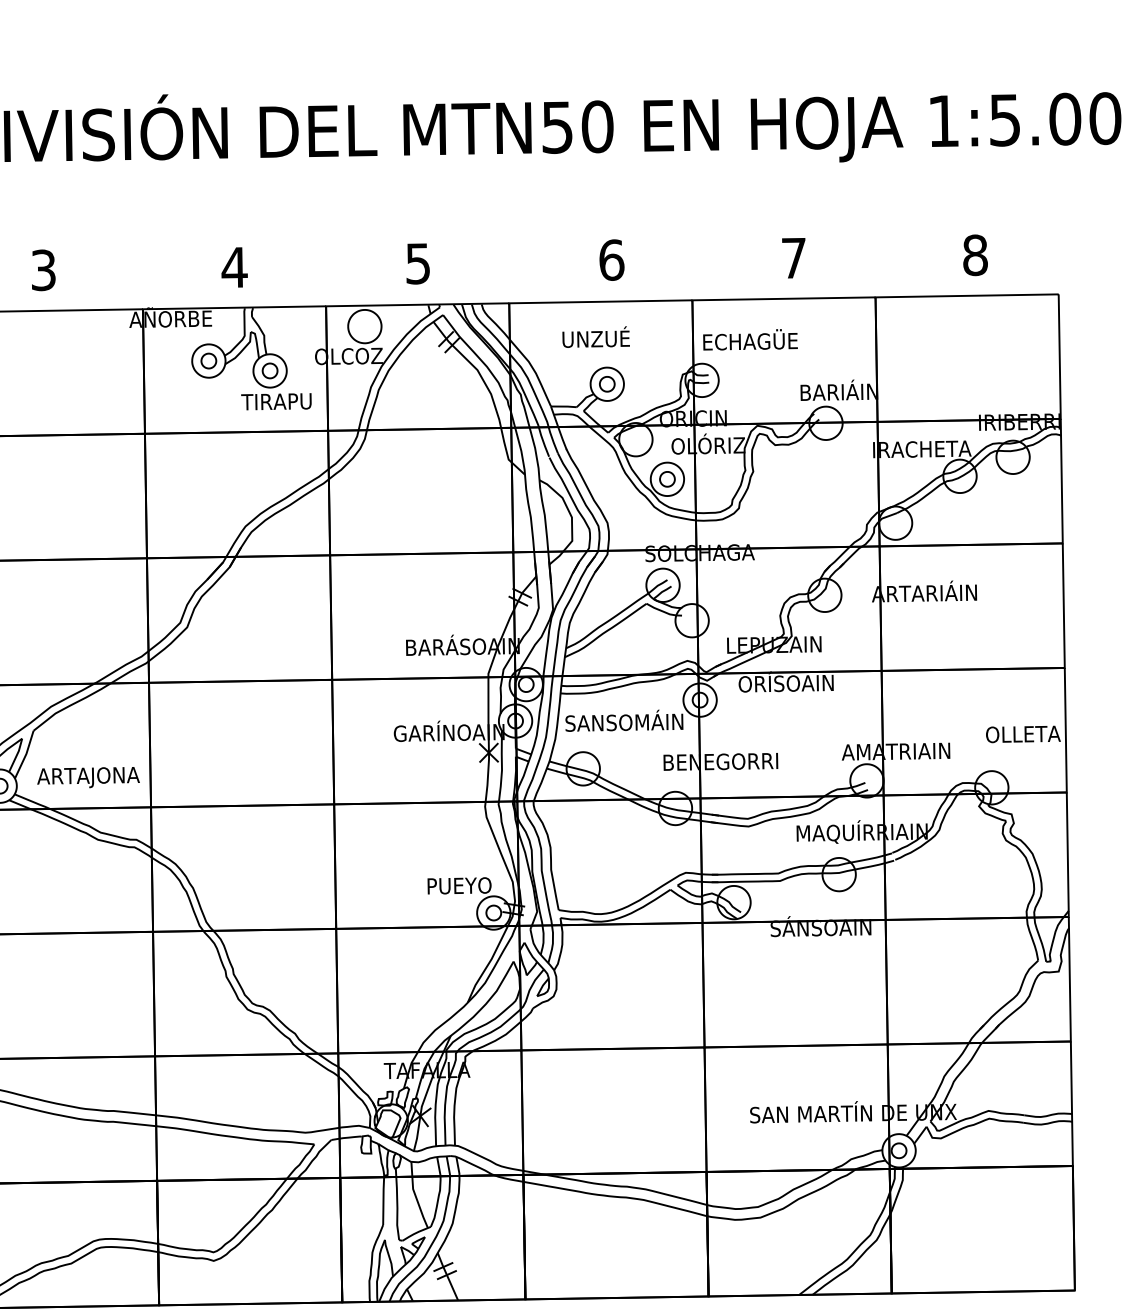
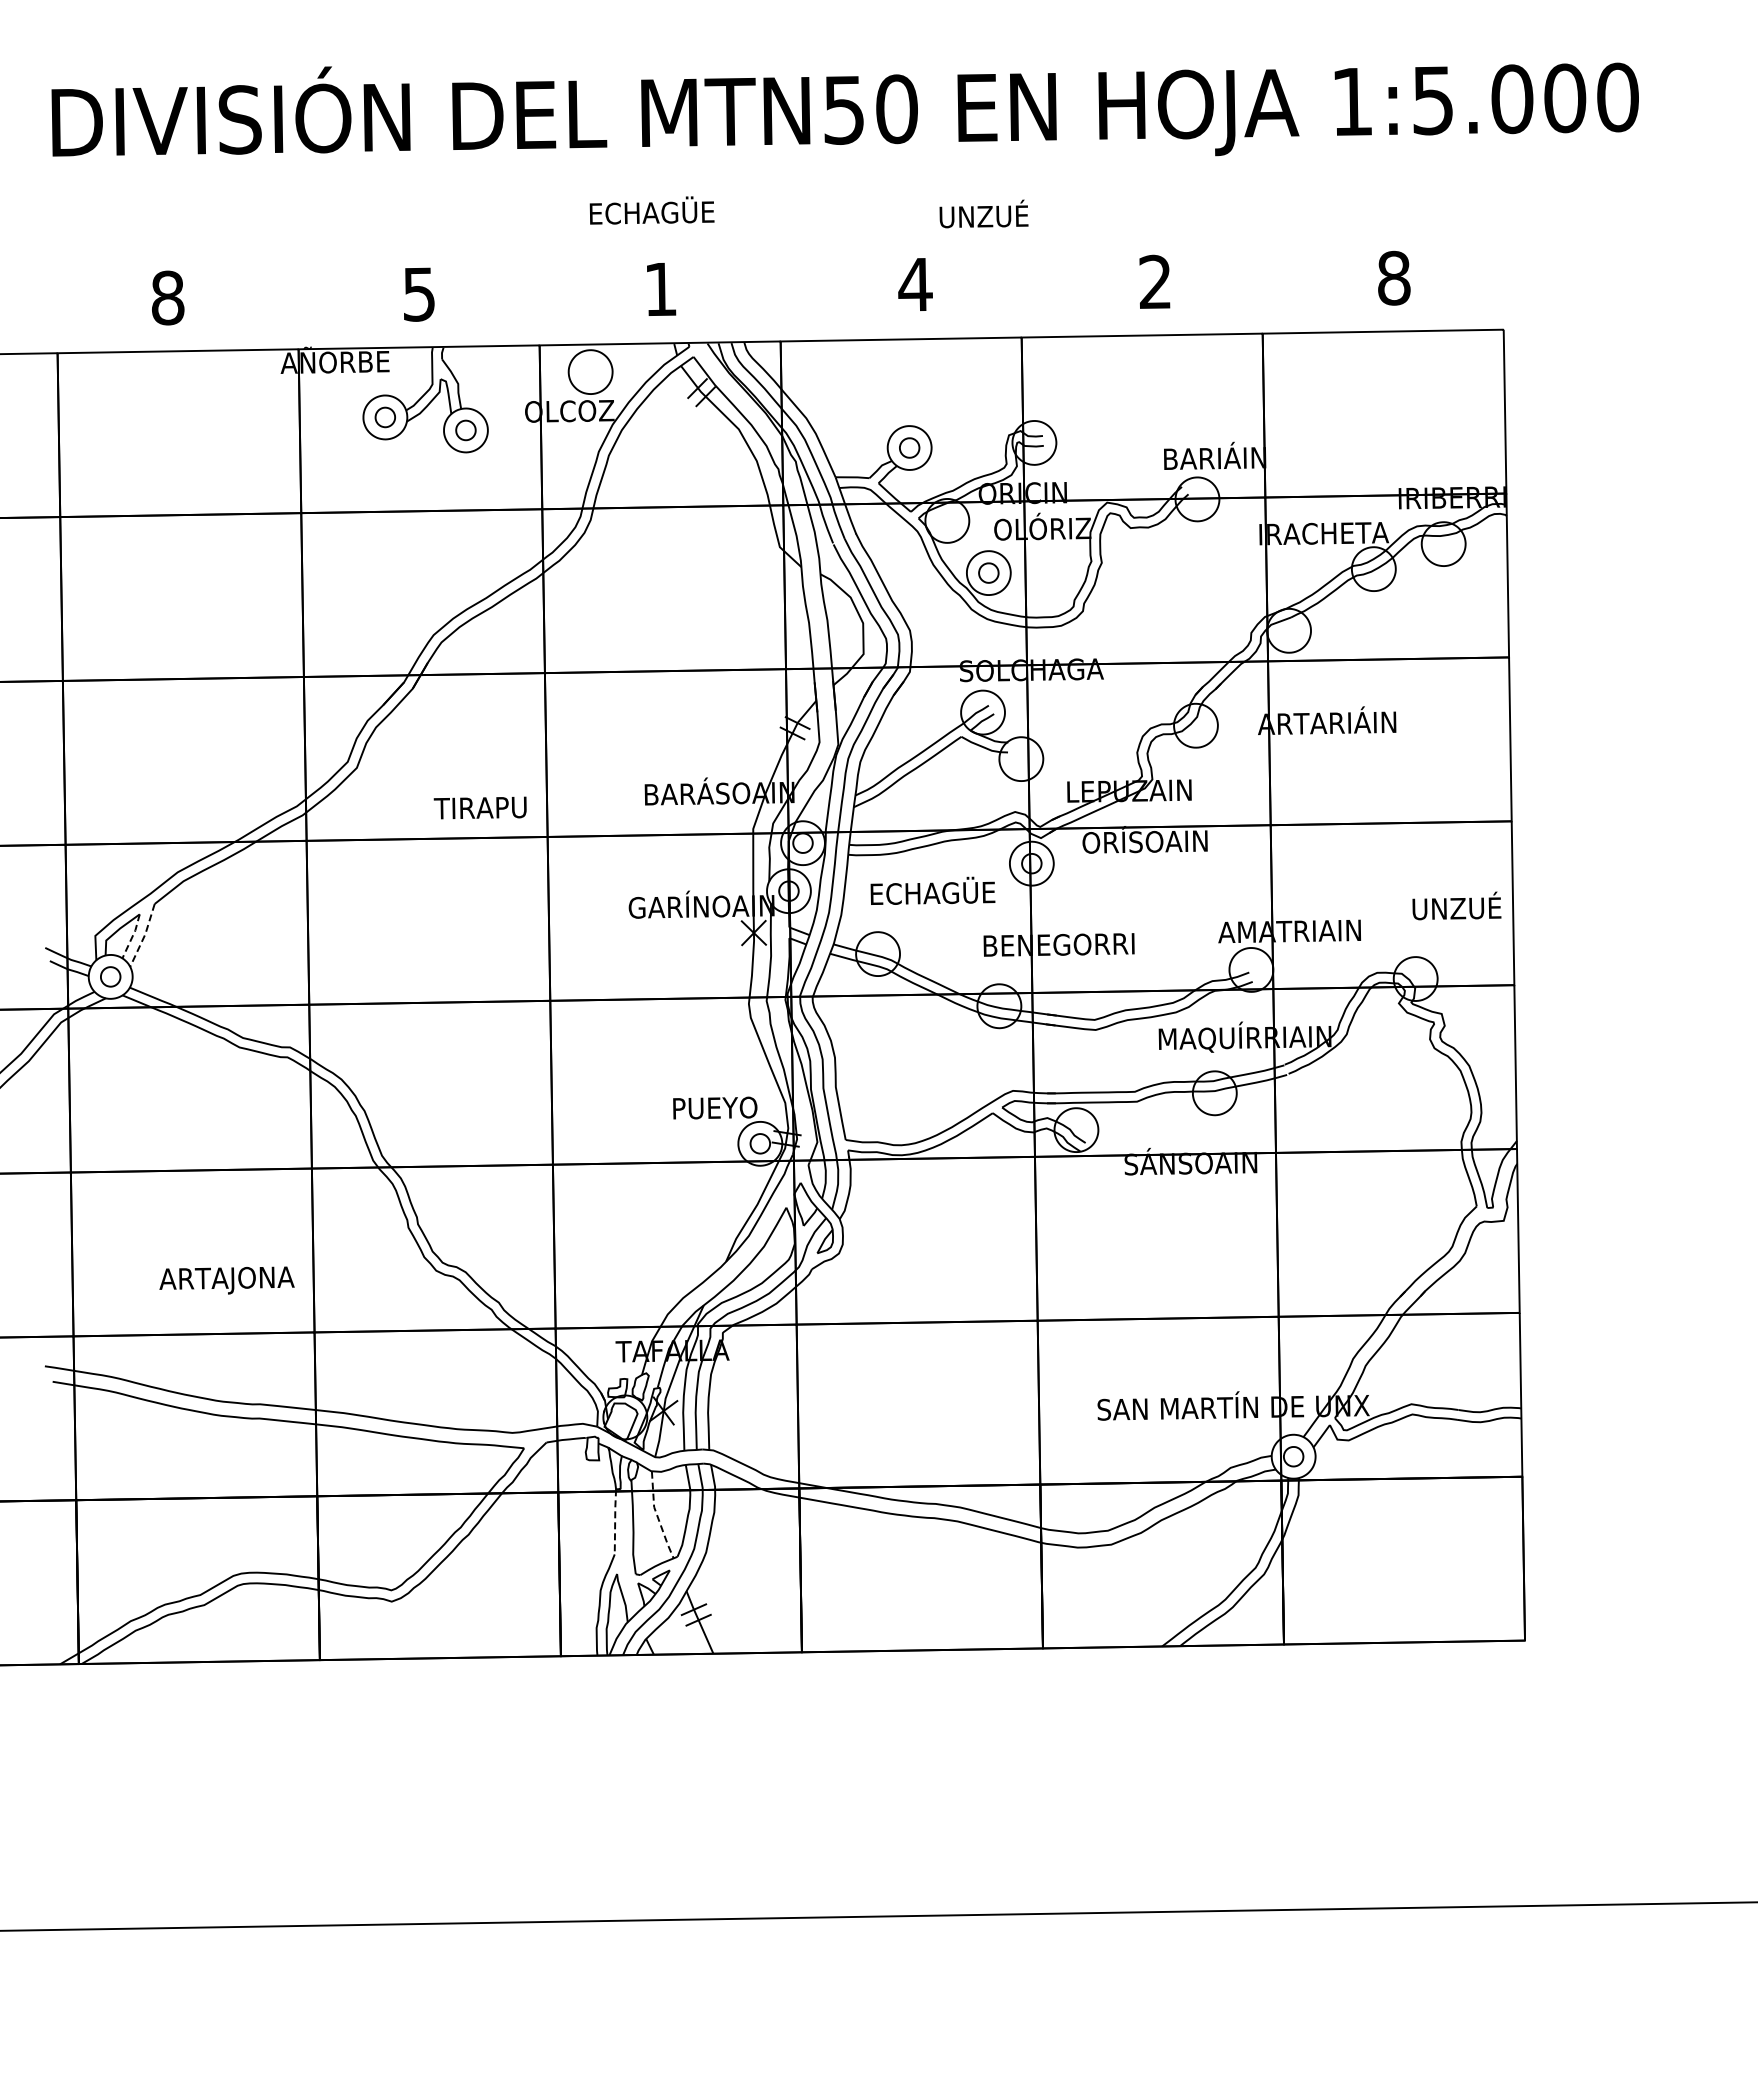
text: (793, 257) -> (1154, 281), 7 -> 2
text: (611, 260) -> (915, 284), 6 -> 4
text: (417, 263) -> (660, 289), 5 -> 1
text: (234, 267) -> (419, 294), 4 -> 5
text: (44, 269) -> (168, 297), 3 -> 8
text: (595, 336) -> (983, 213), moved
text: (750, 339) -> (651, 210), moved
text: (275, 401) -> (479, 807), moved
text: (623, 720) -> (931, 890), SANSOMÁIN -> ECHAGÜE
text: (1023, 731) -> (1457, 905), OLLETA -> UNZUÉ
line: (16, 755) -> (132, 936), solid -> dashed
line: (25, 755) -> (144, 936), solid -> dashed
text: (88, 777) -> (226, 1280), moved
line: (415, 1196) -> (657, 1516), solid -> dashed
line: (383, 1200) -> (615, 1522), solid -> dashed

